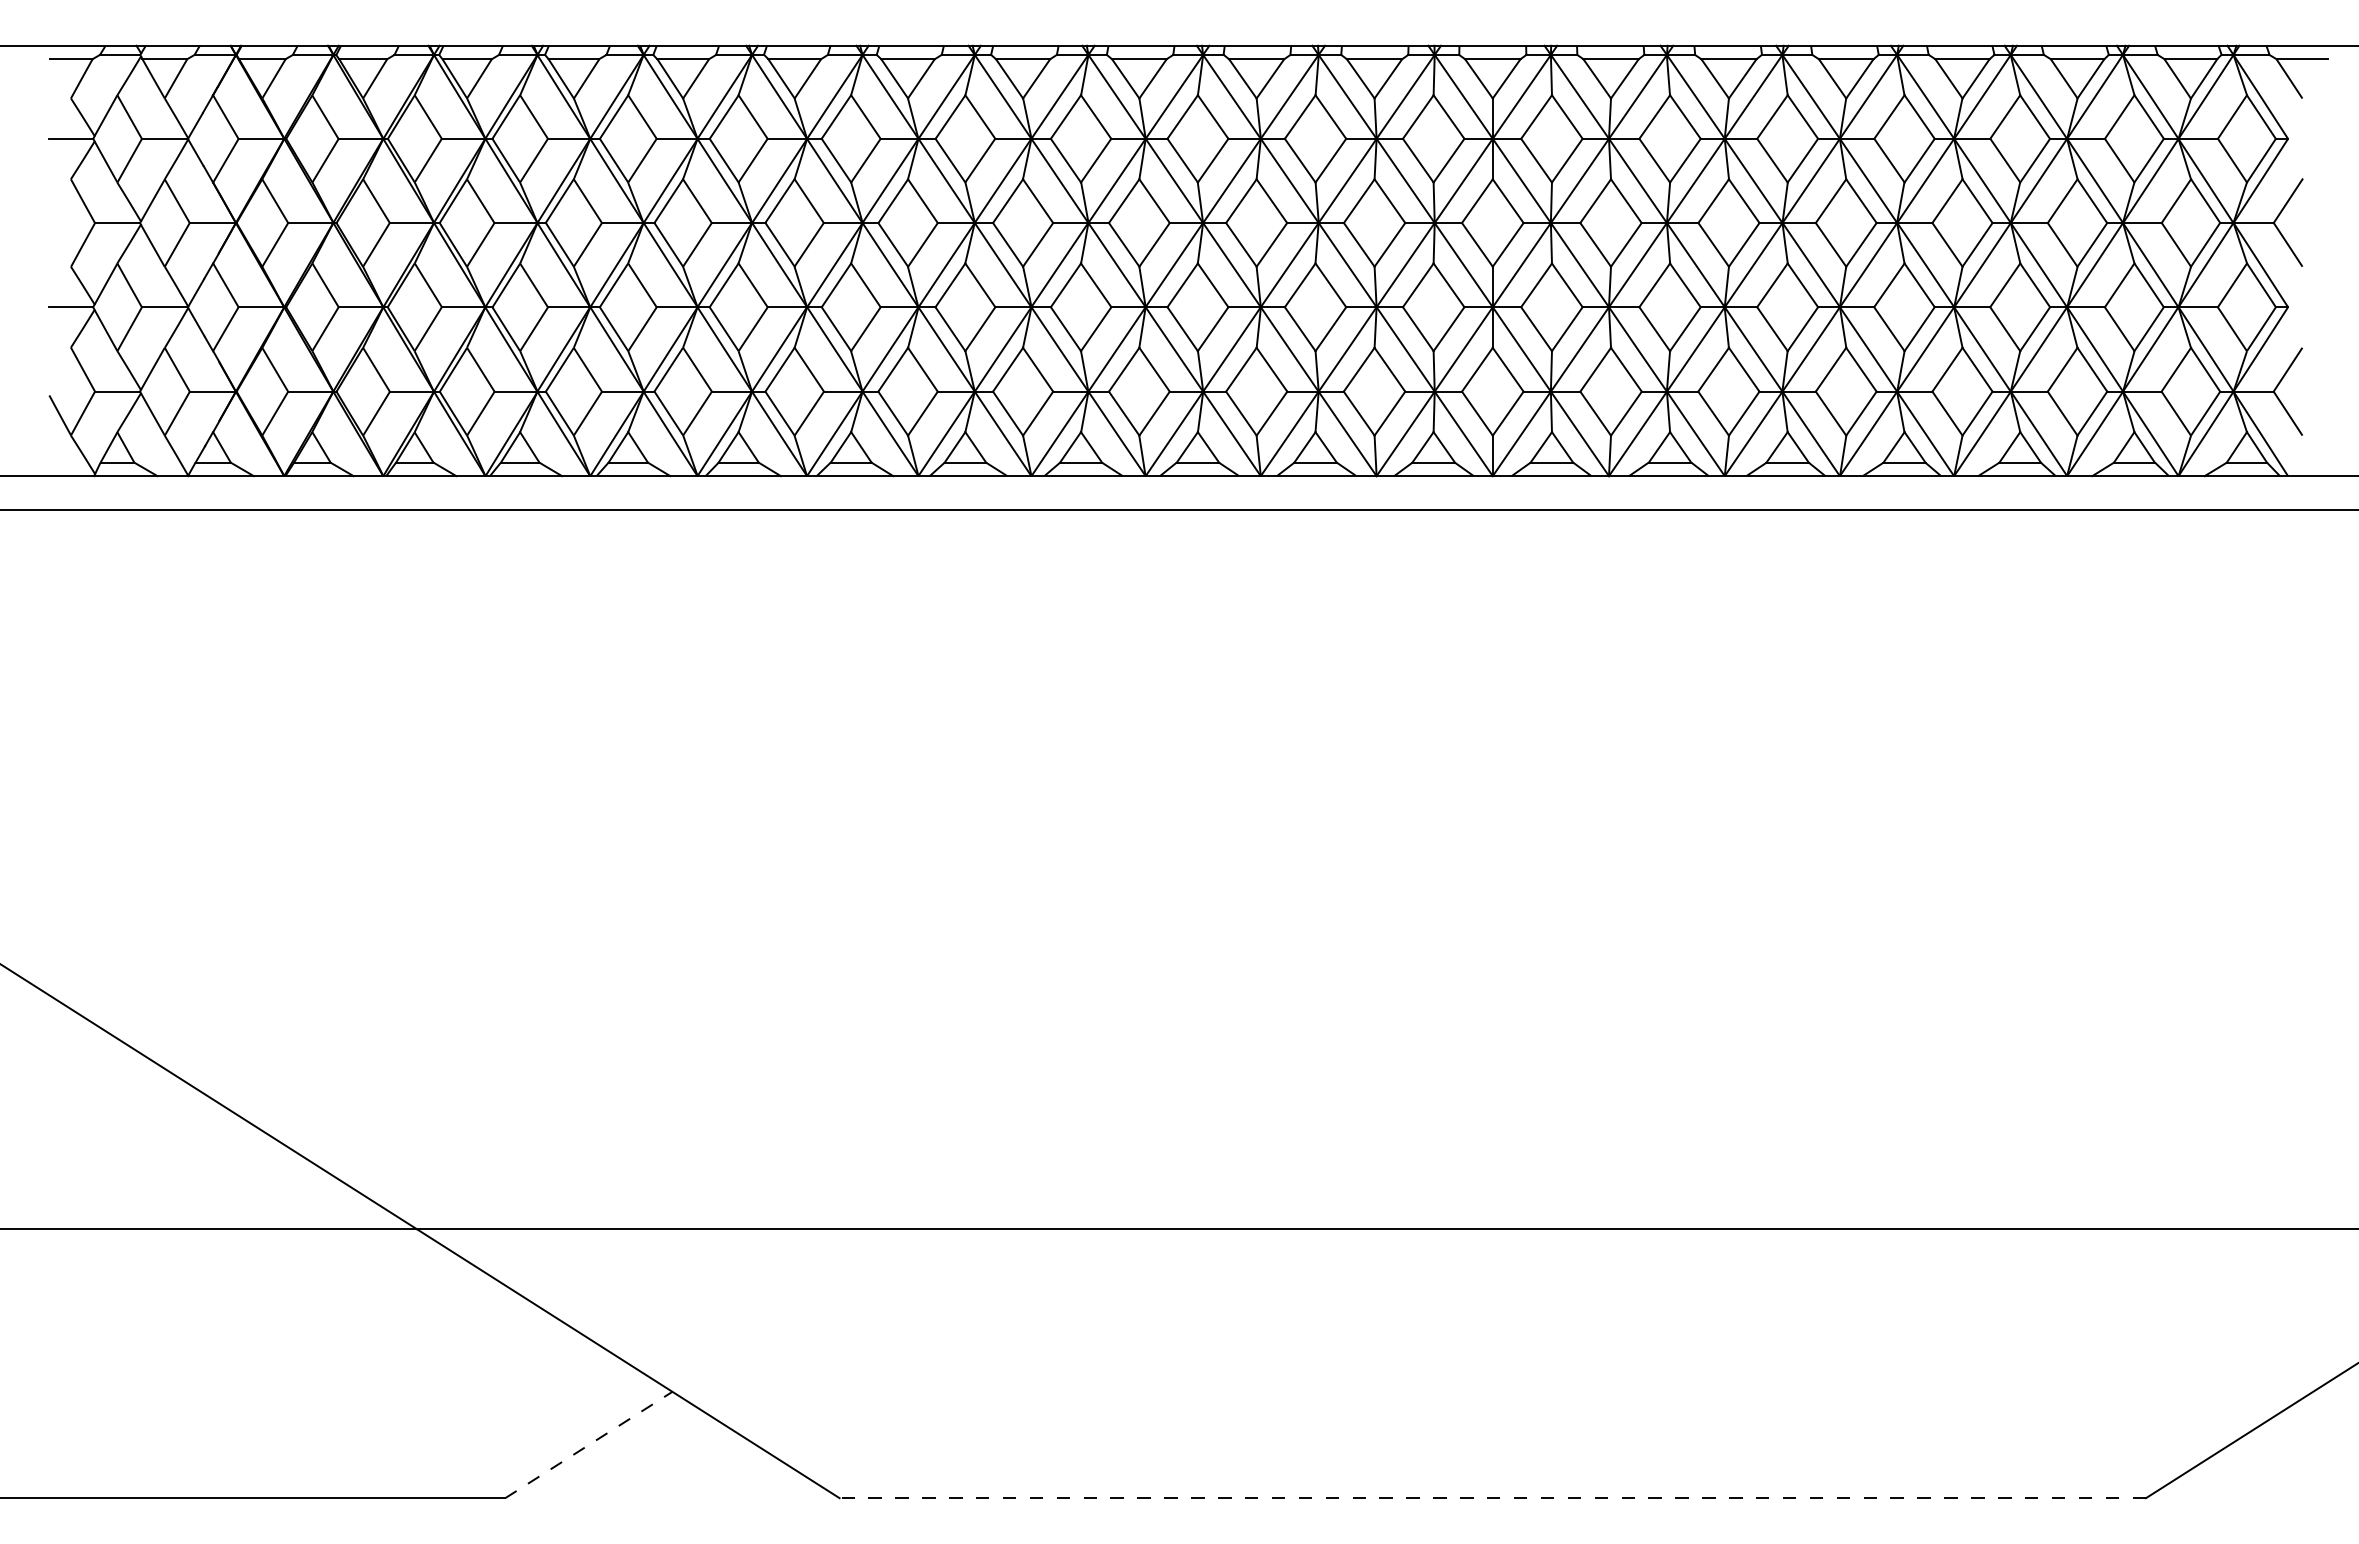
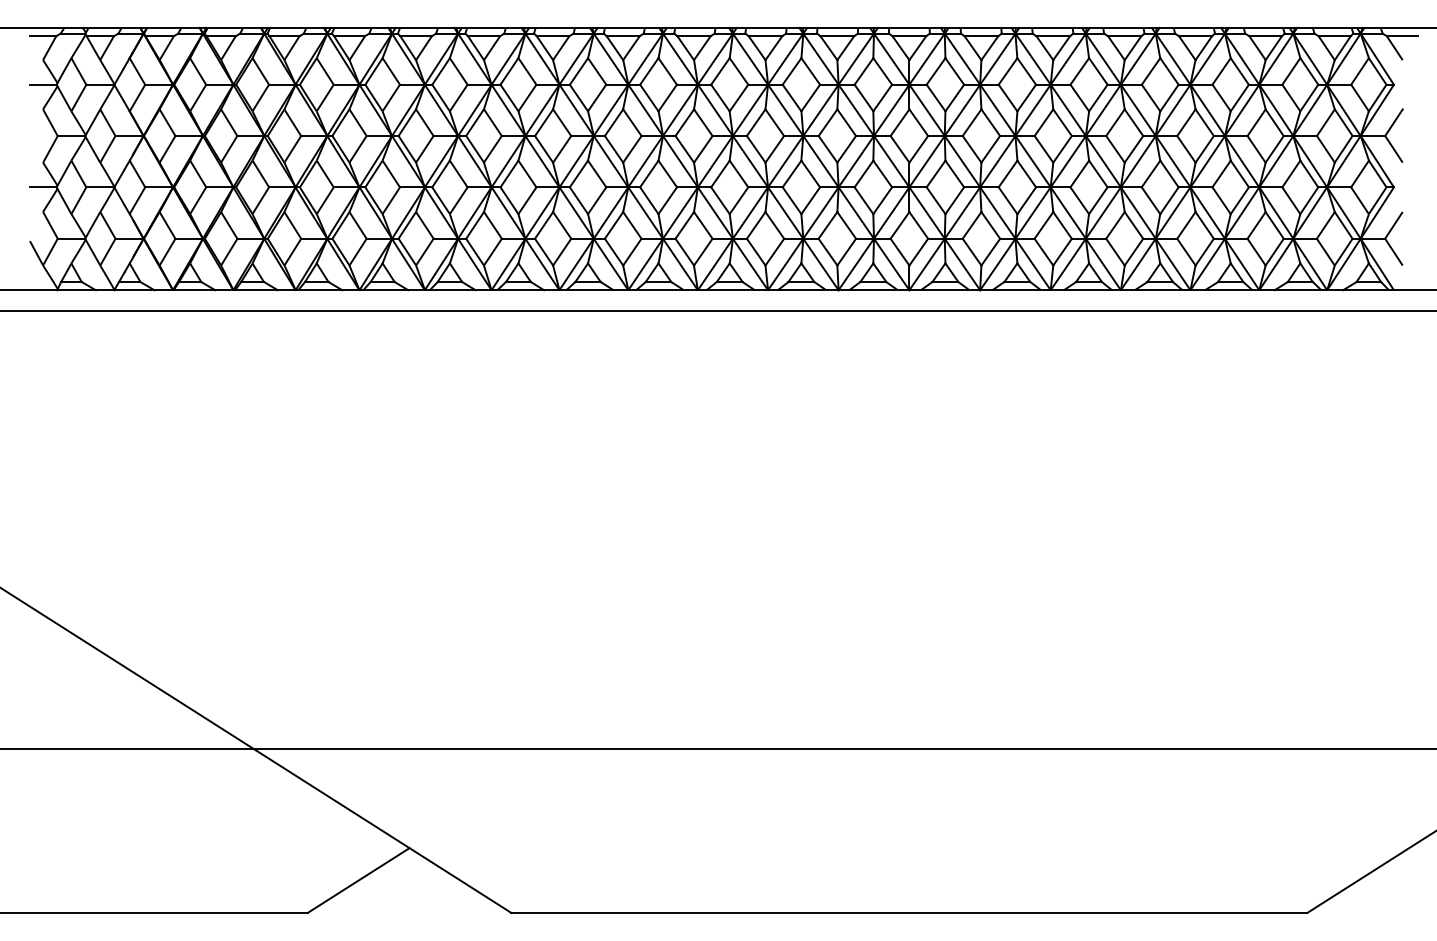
line: (590, 1444) -> (359, 880), dashed -> solid
line: (1492, 1497) -> (909, 912), dashed -> solid

